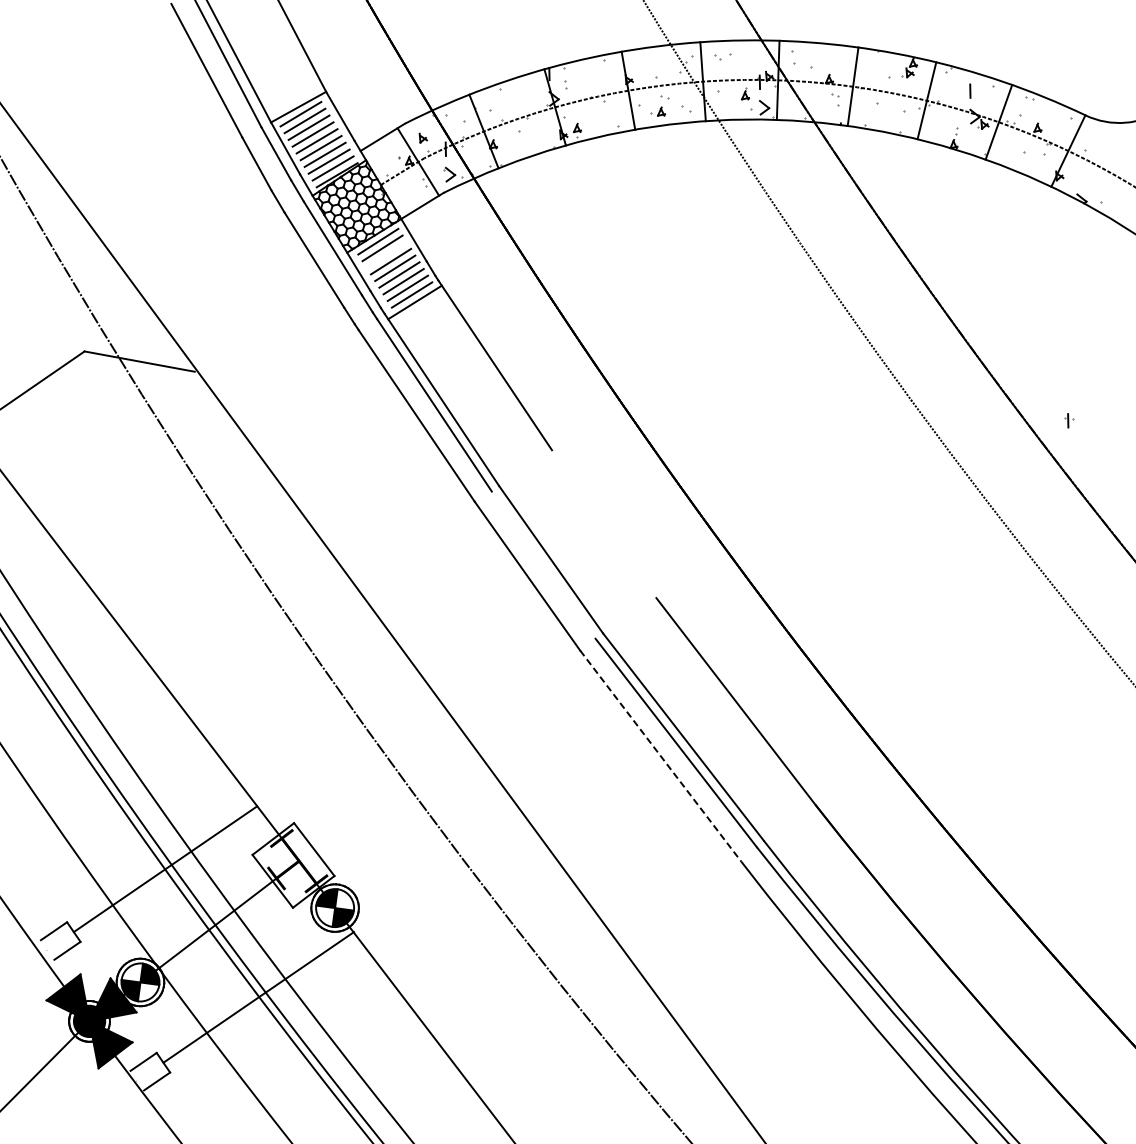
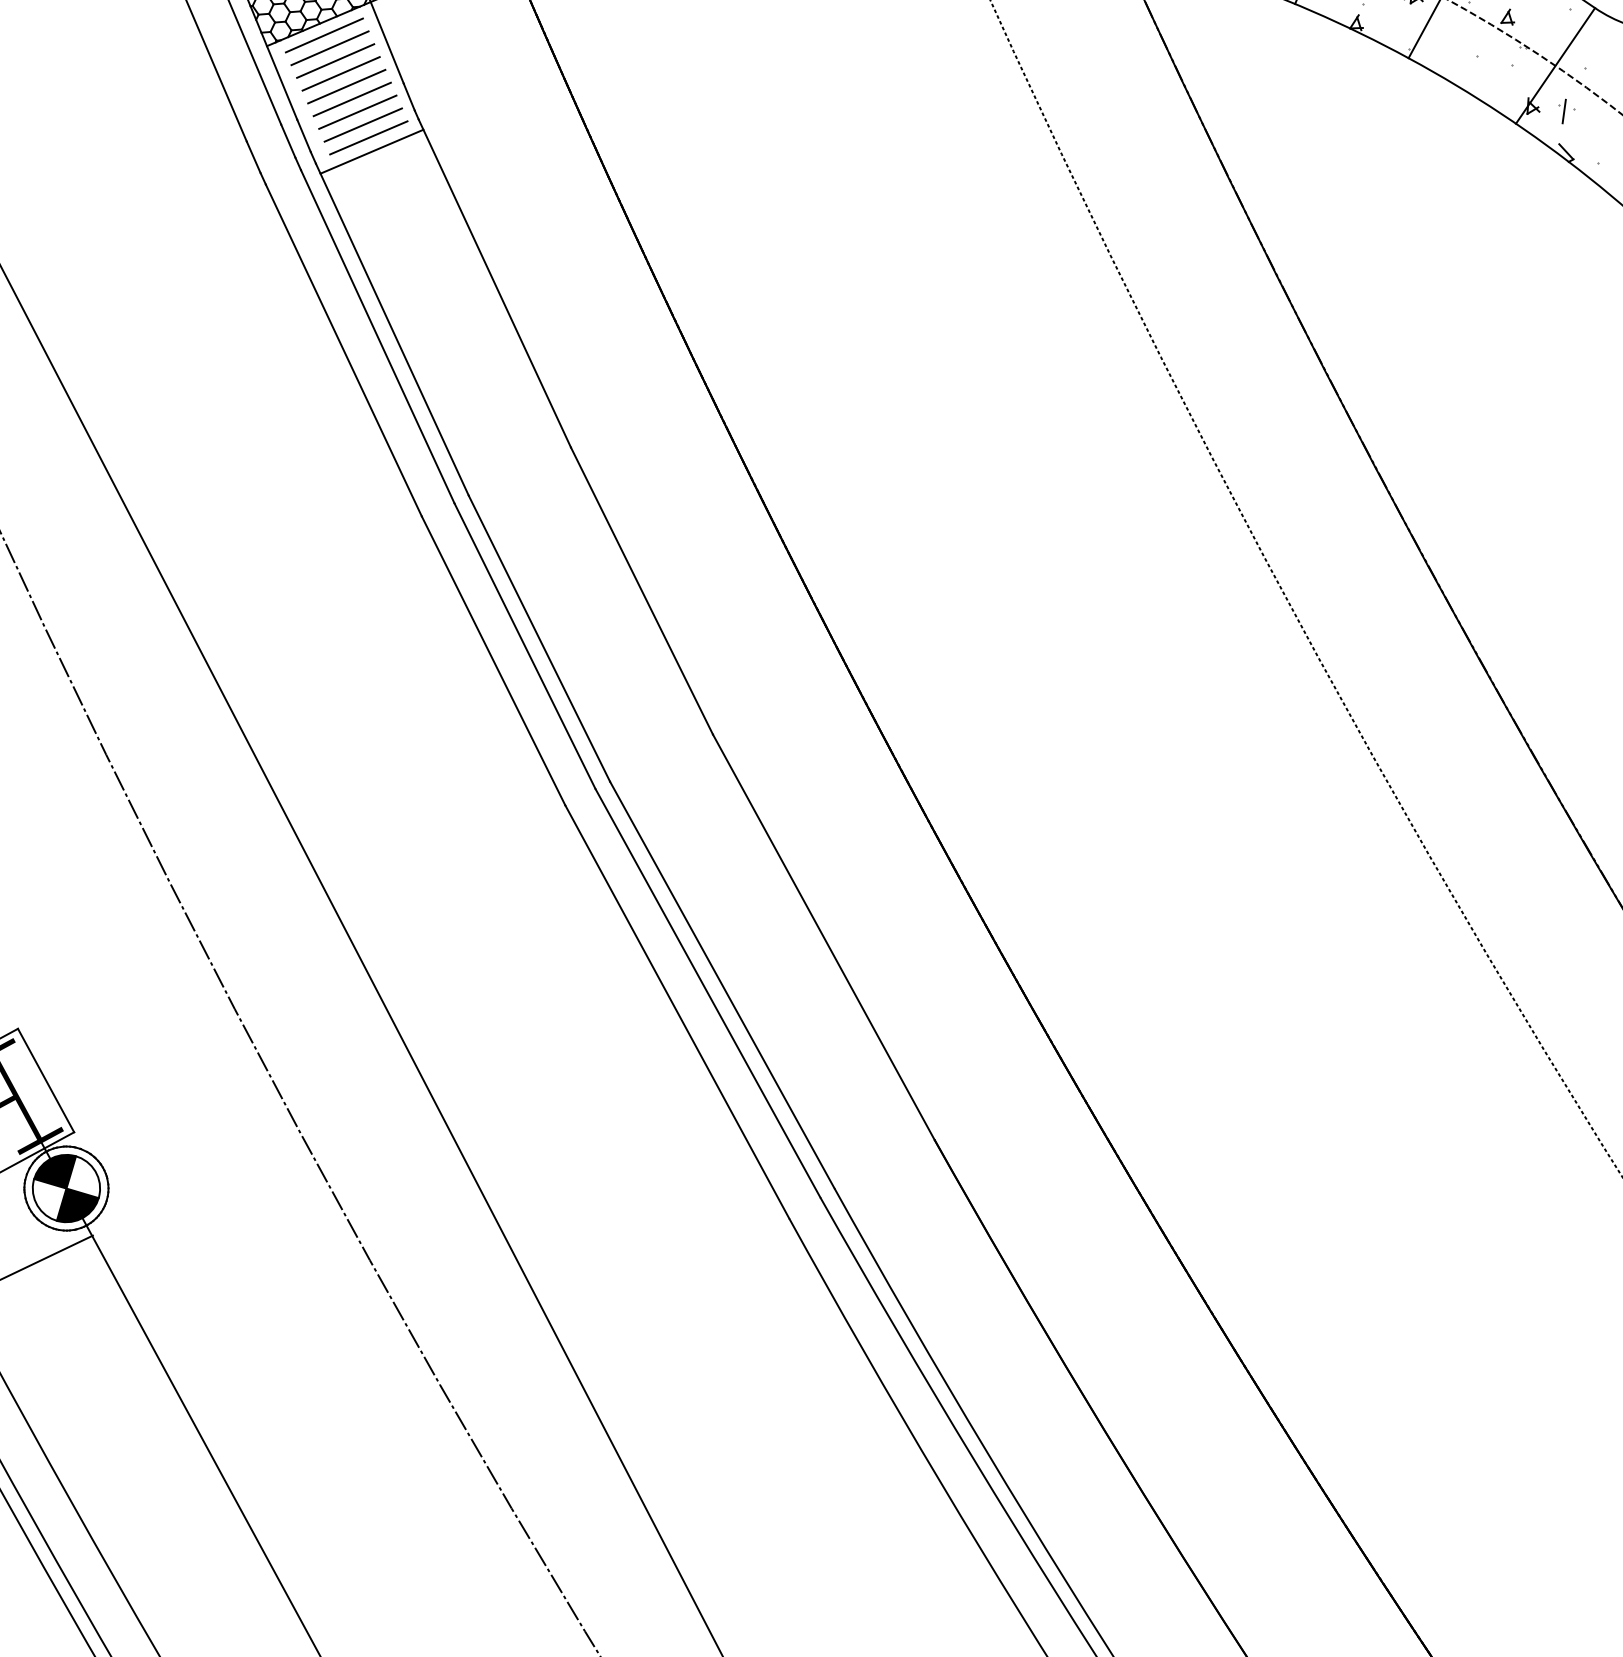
line: (386, 254) -> (335, 60), added
part: (1069, 420) -> (1566, 111), moved
line: (604, 524) -> (642, 591), added
line: (543, 564) -> (524, 644), added
line: (660, 756) -> (676, 1012), dashed -> solid

